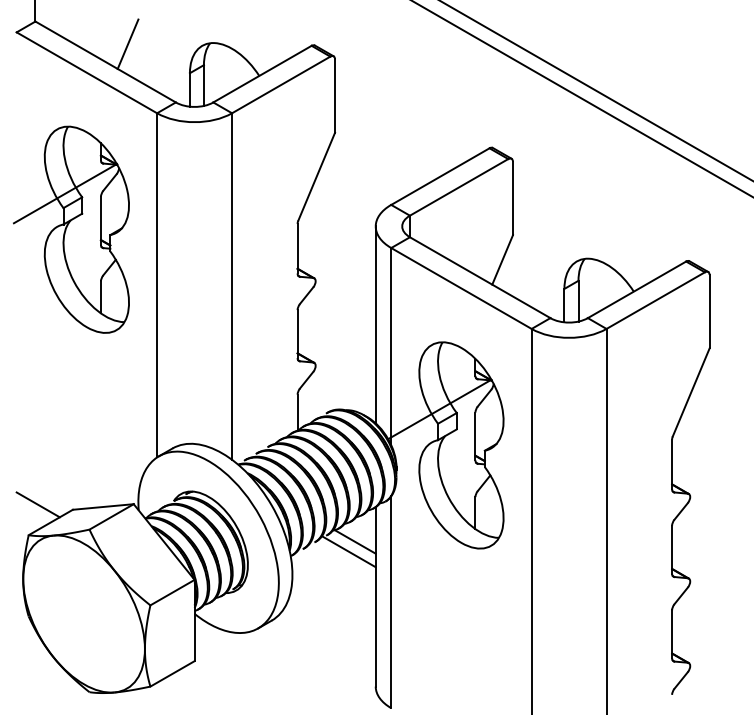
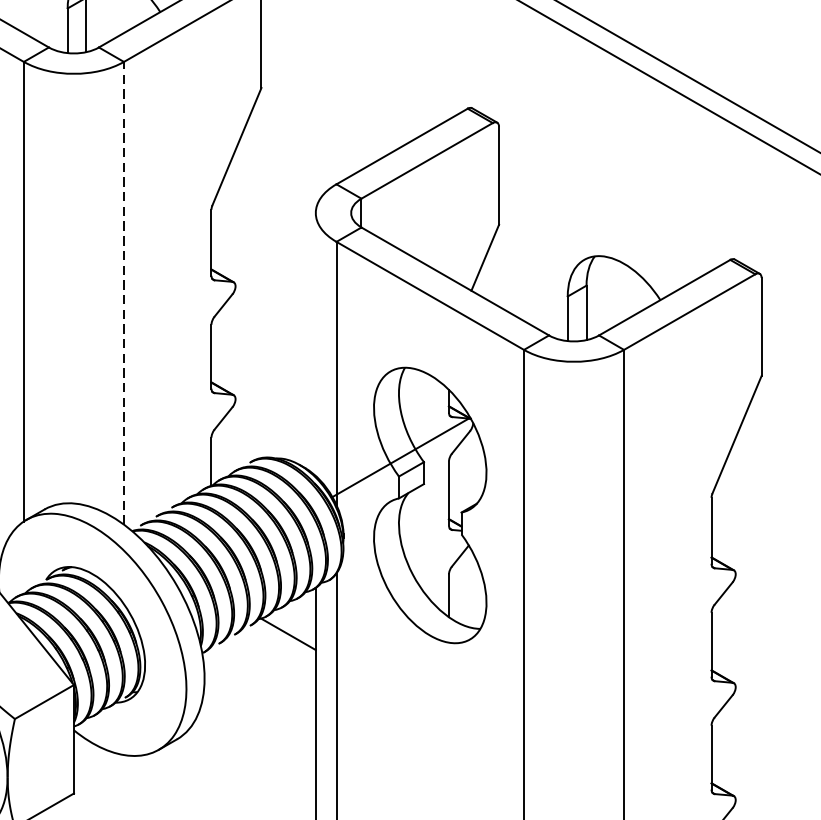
line: (232, 286) -> (124, 293), solid -> dashed
line: (375, 324) -> (315, 343), removed
line: (349, 551) -> (280, 647), removed

